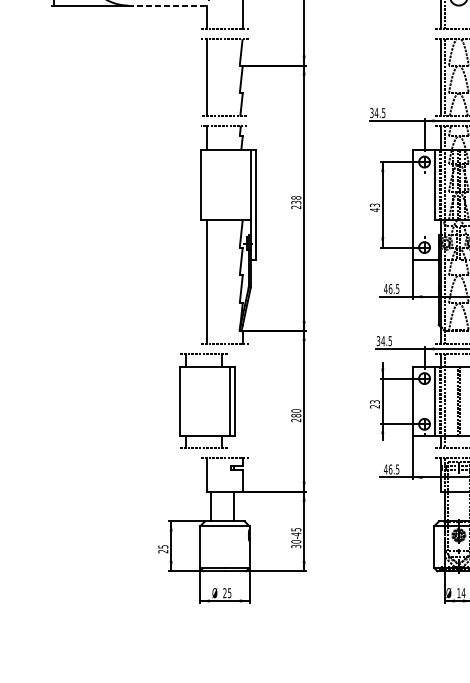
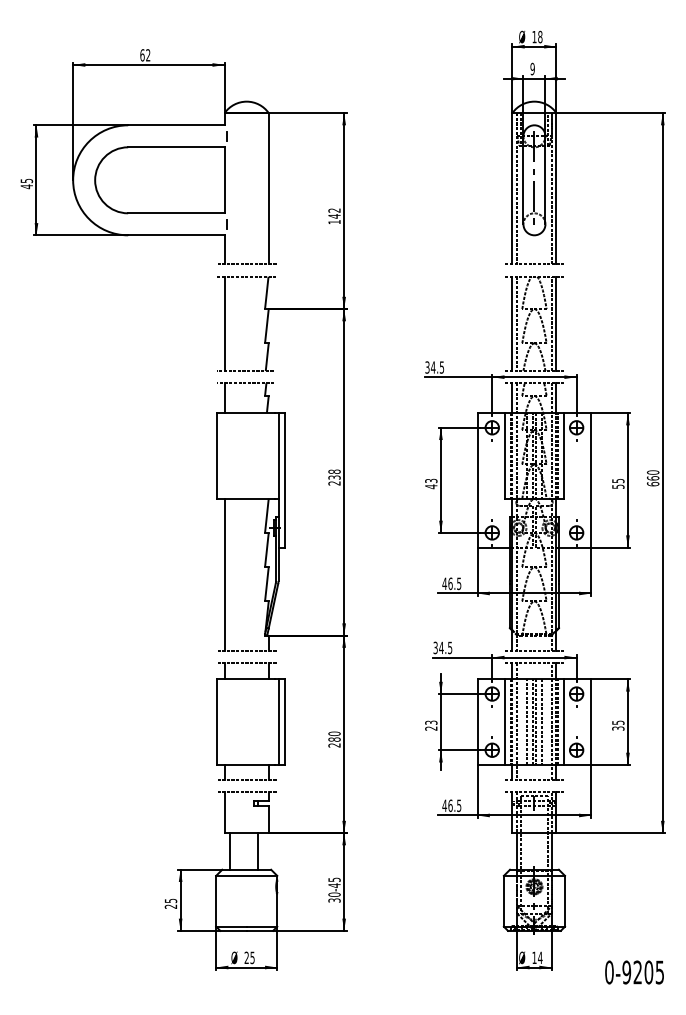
line: (167, 5) -> (176, 235), dashed -> solid
part: (206, 400) -> (250, 721), moved
line: (453, 400) -> (527, 721), added
line: (464, 400) -> (541, 721), added

